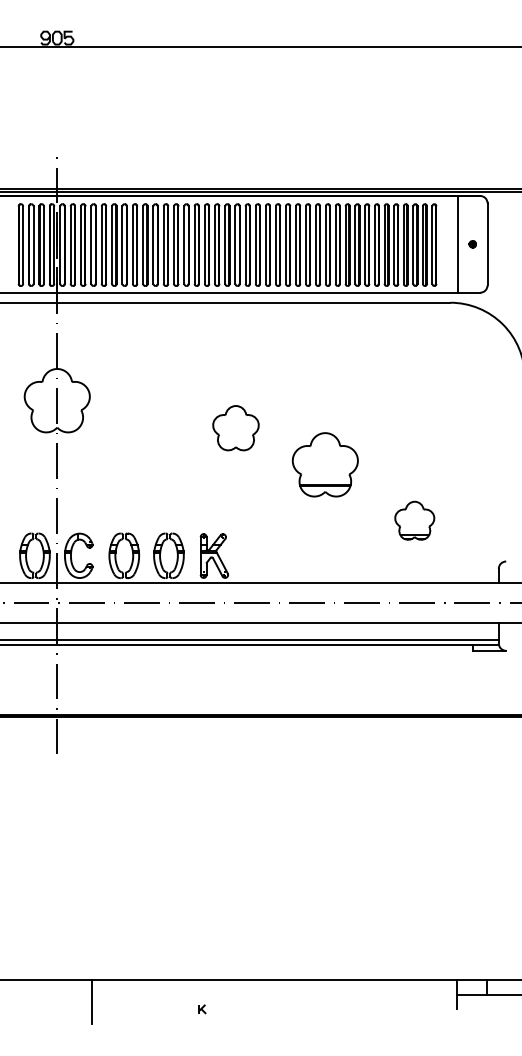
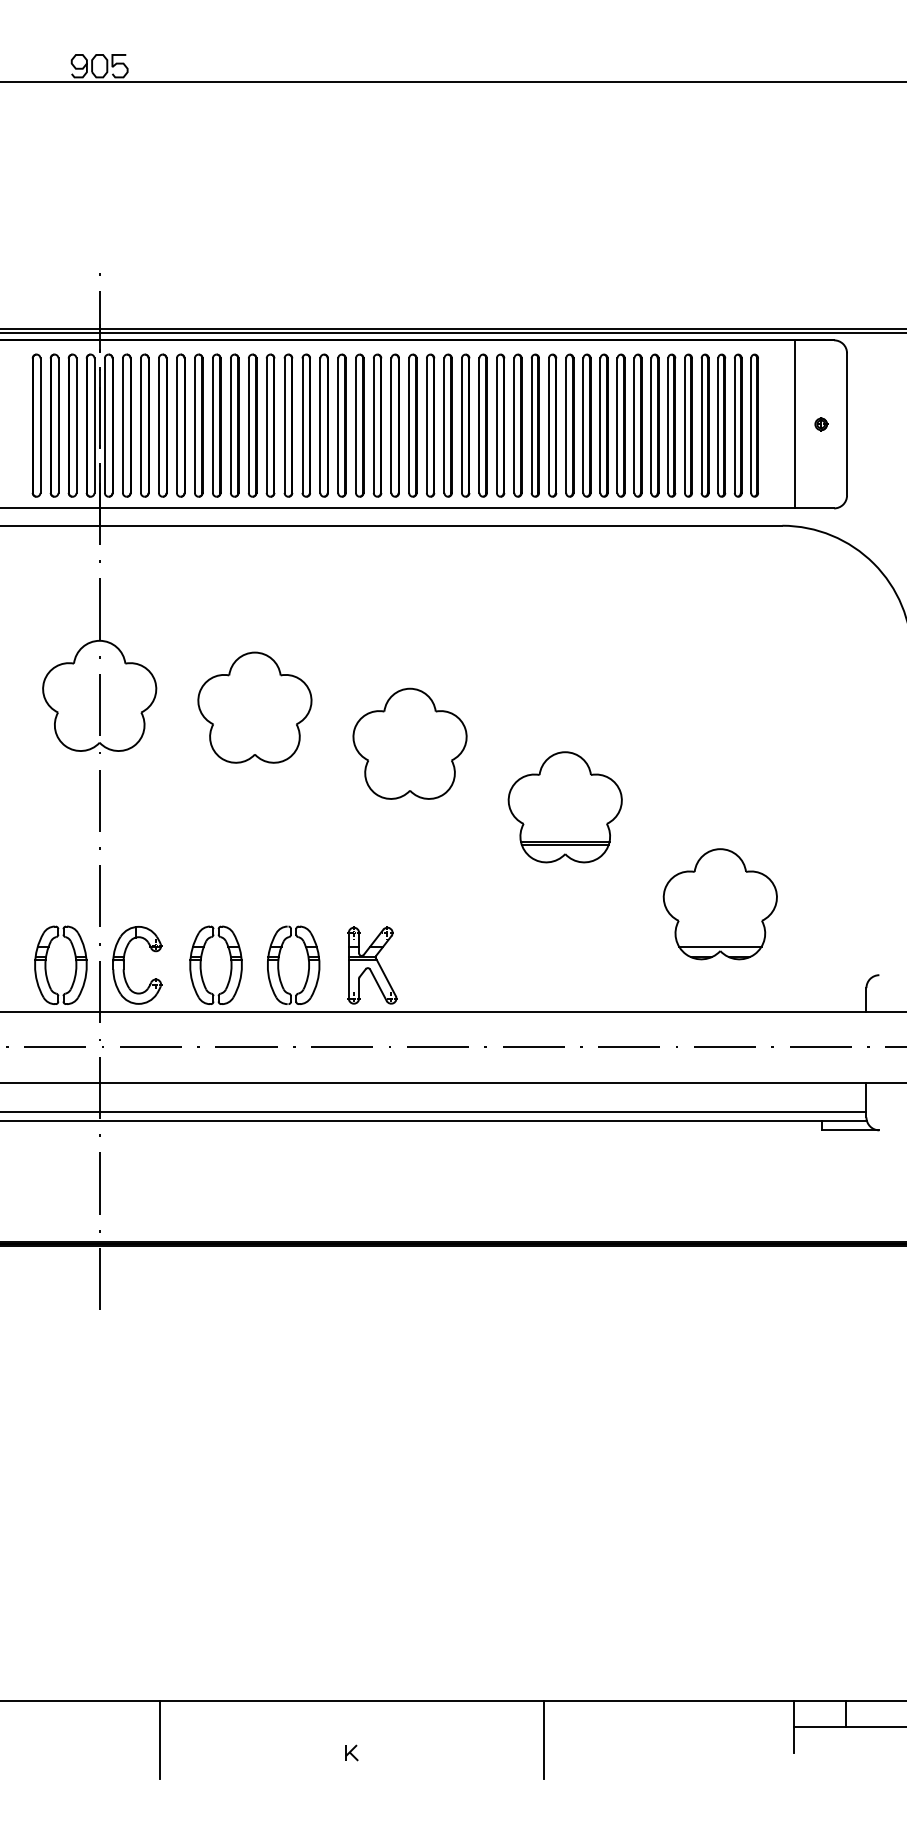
part: (146, 407) -> (254, 707), added
part: (235, 427) -> (409, 742), size x1.43
part: (414, 520) -> (720, 903), size x1.67
line: (313, 1001) -> (544, 1739), added

